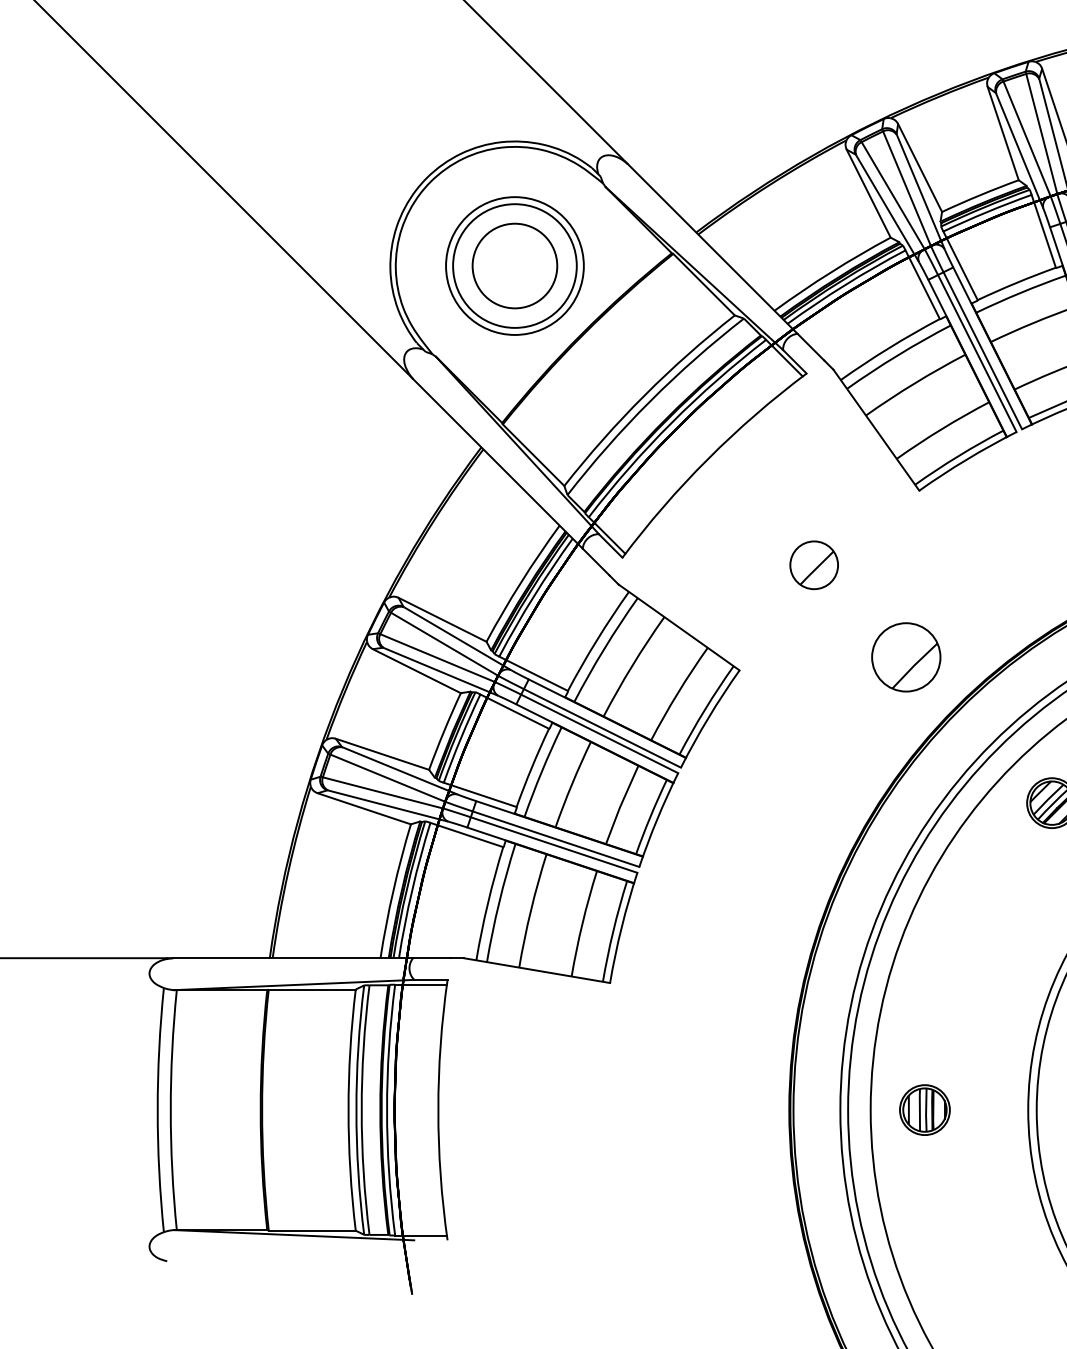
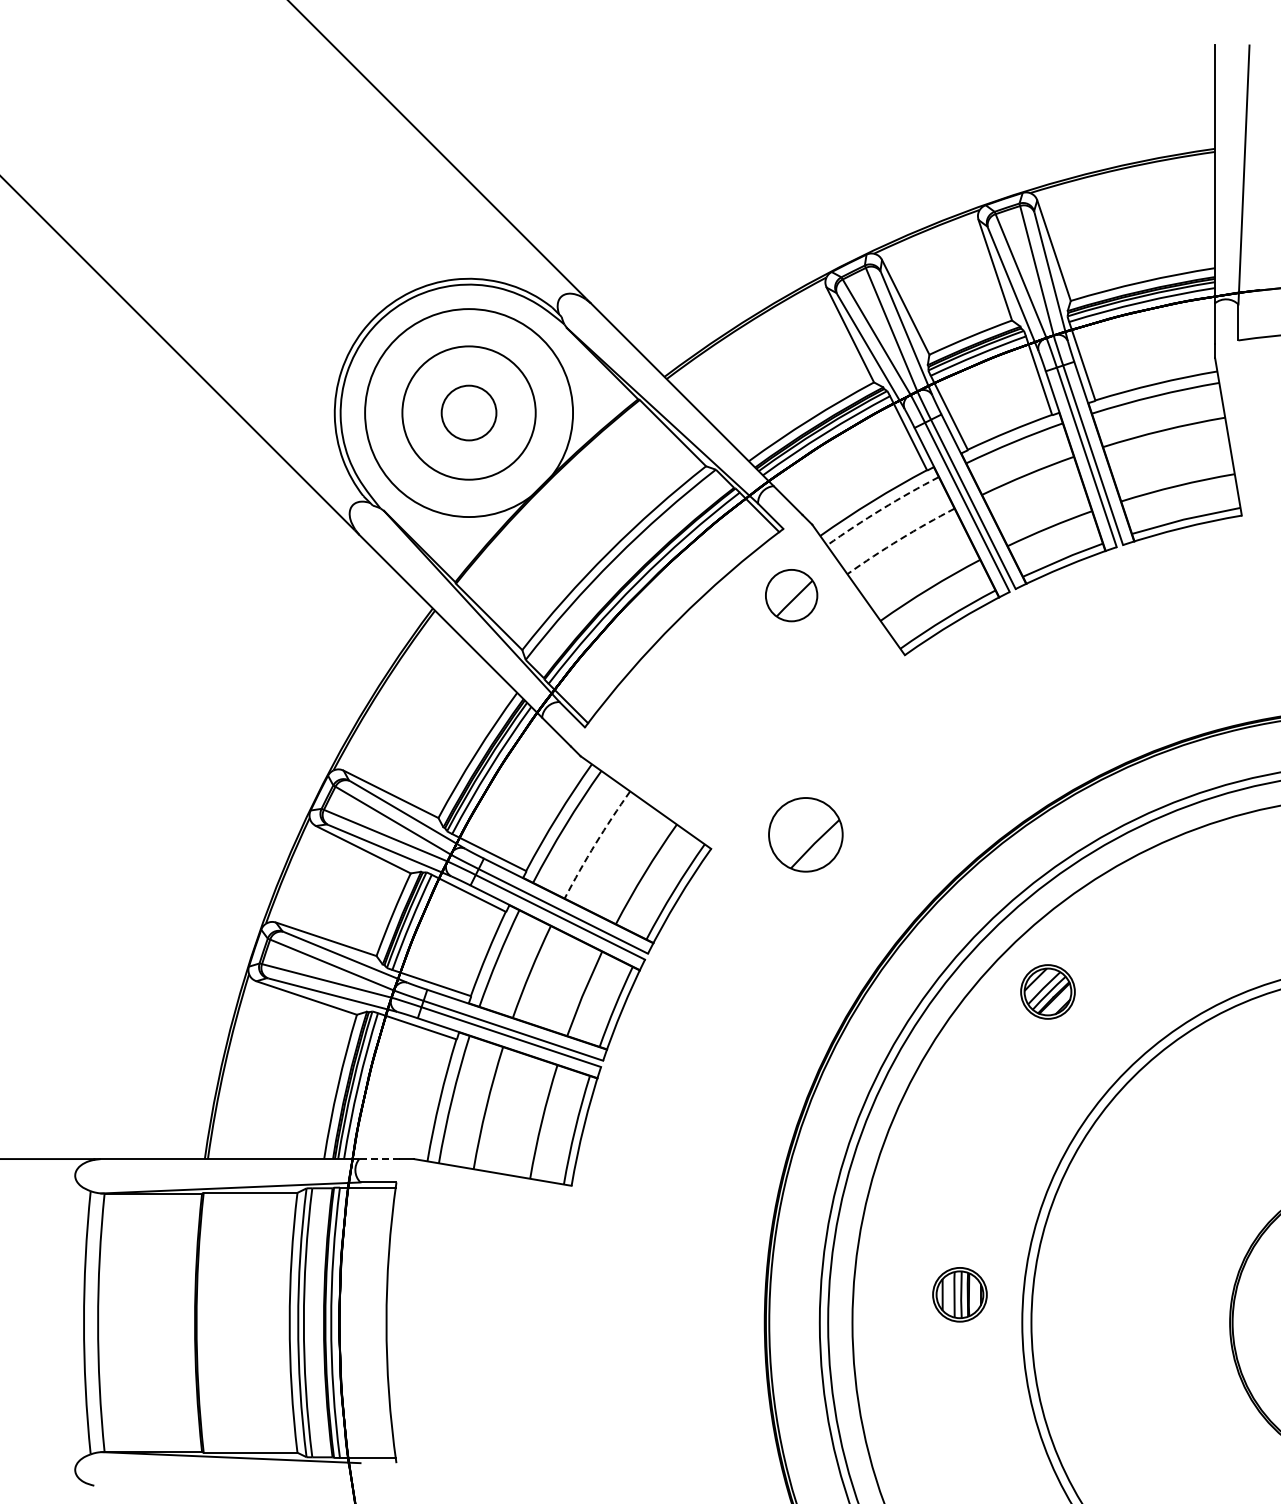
circle: (514, 265) -> (468, 412), size x0.6
circle: (514, 265) -> (468, 412), size x1.4
arc: (897, 355) -> (881, 509), solid -> dashed
arc: (914, 383) -> (899, 539), solid -> dashed
part: (814, 565) -> (791, 595), moved
part: (905, 657) -> (805, 834), moved
arc: (632, 665) -> (595, 843), solid -> dashed
line: (431, 958) -> (379, 1159), solid -> dashed
part: (924, 1109) -> (959, 1294), moved

